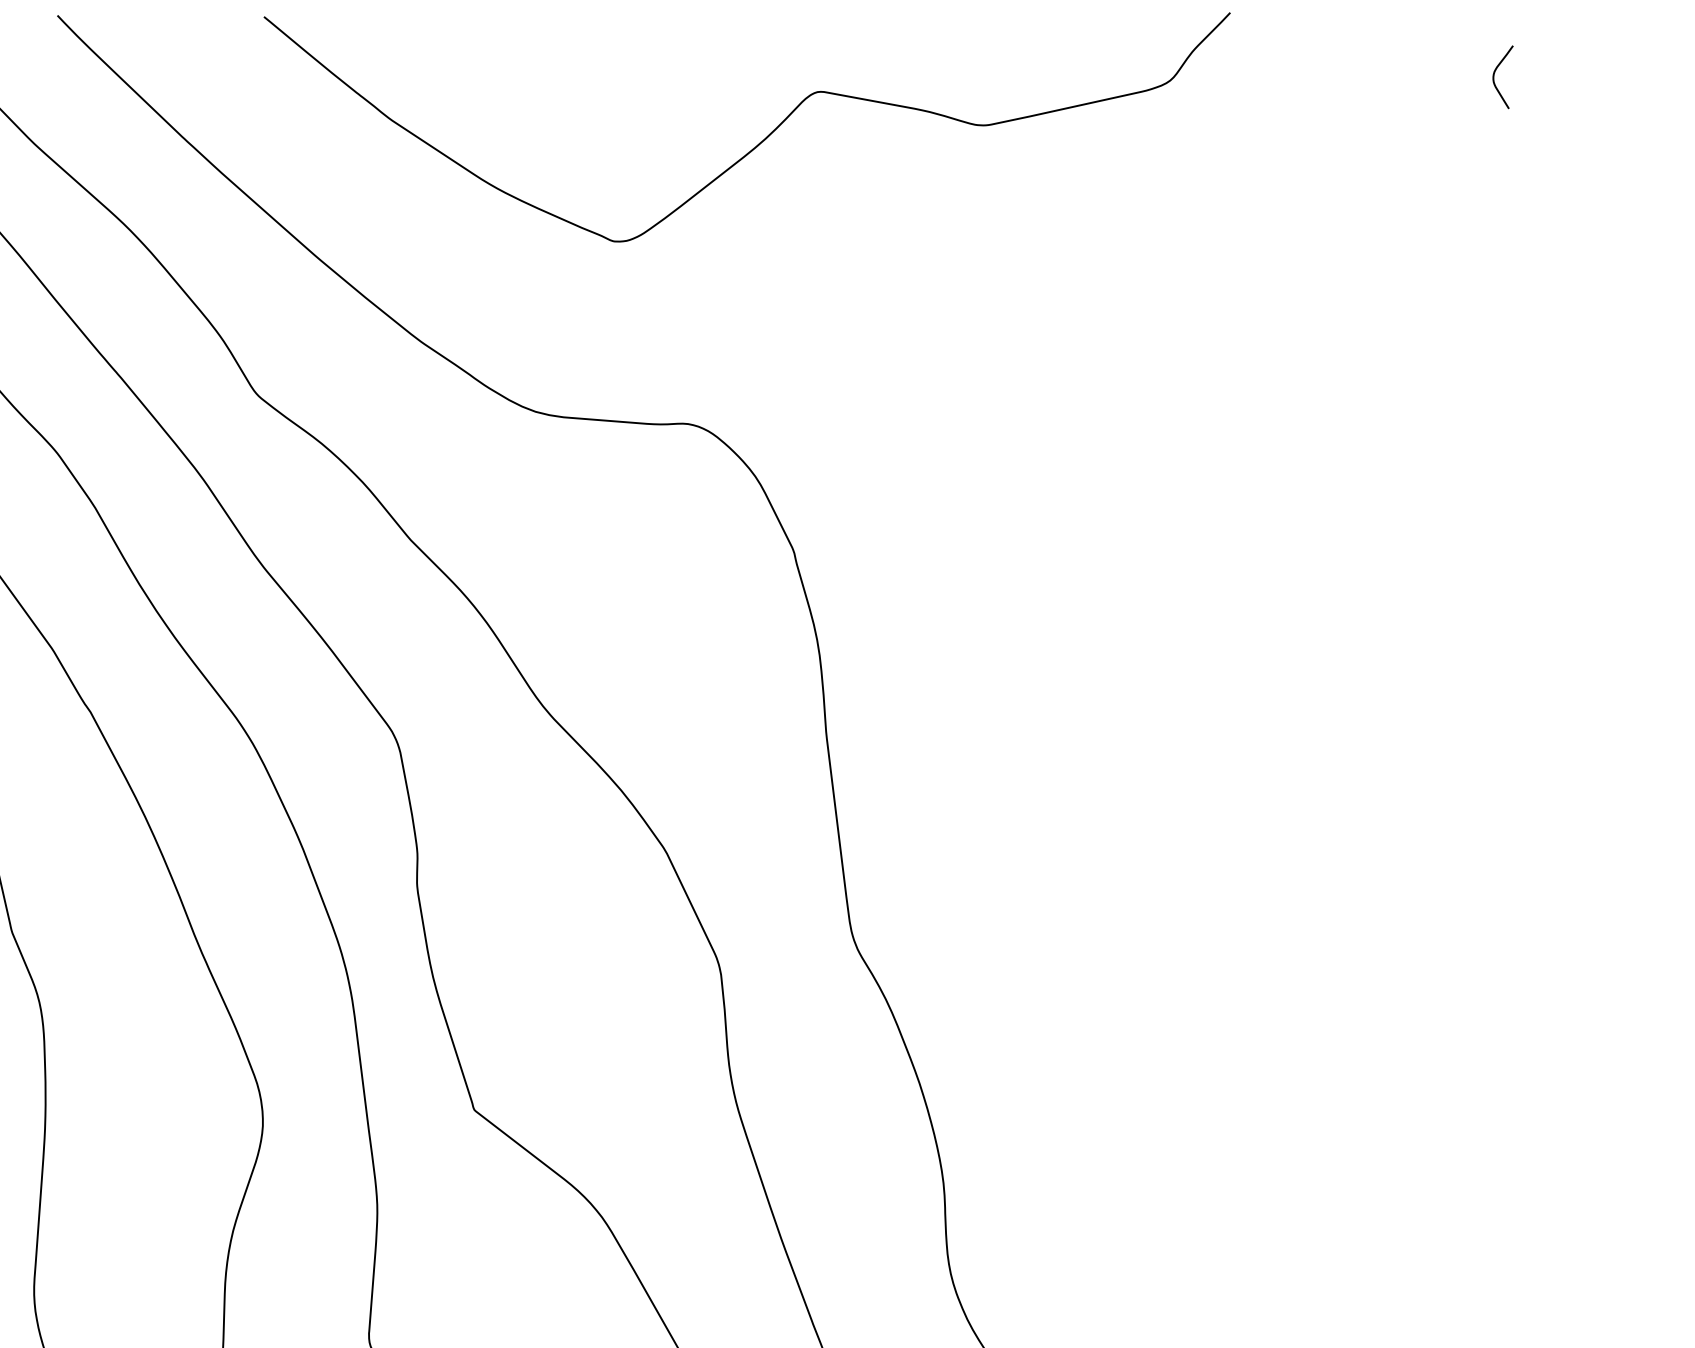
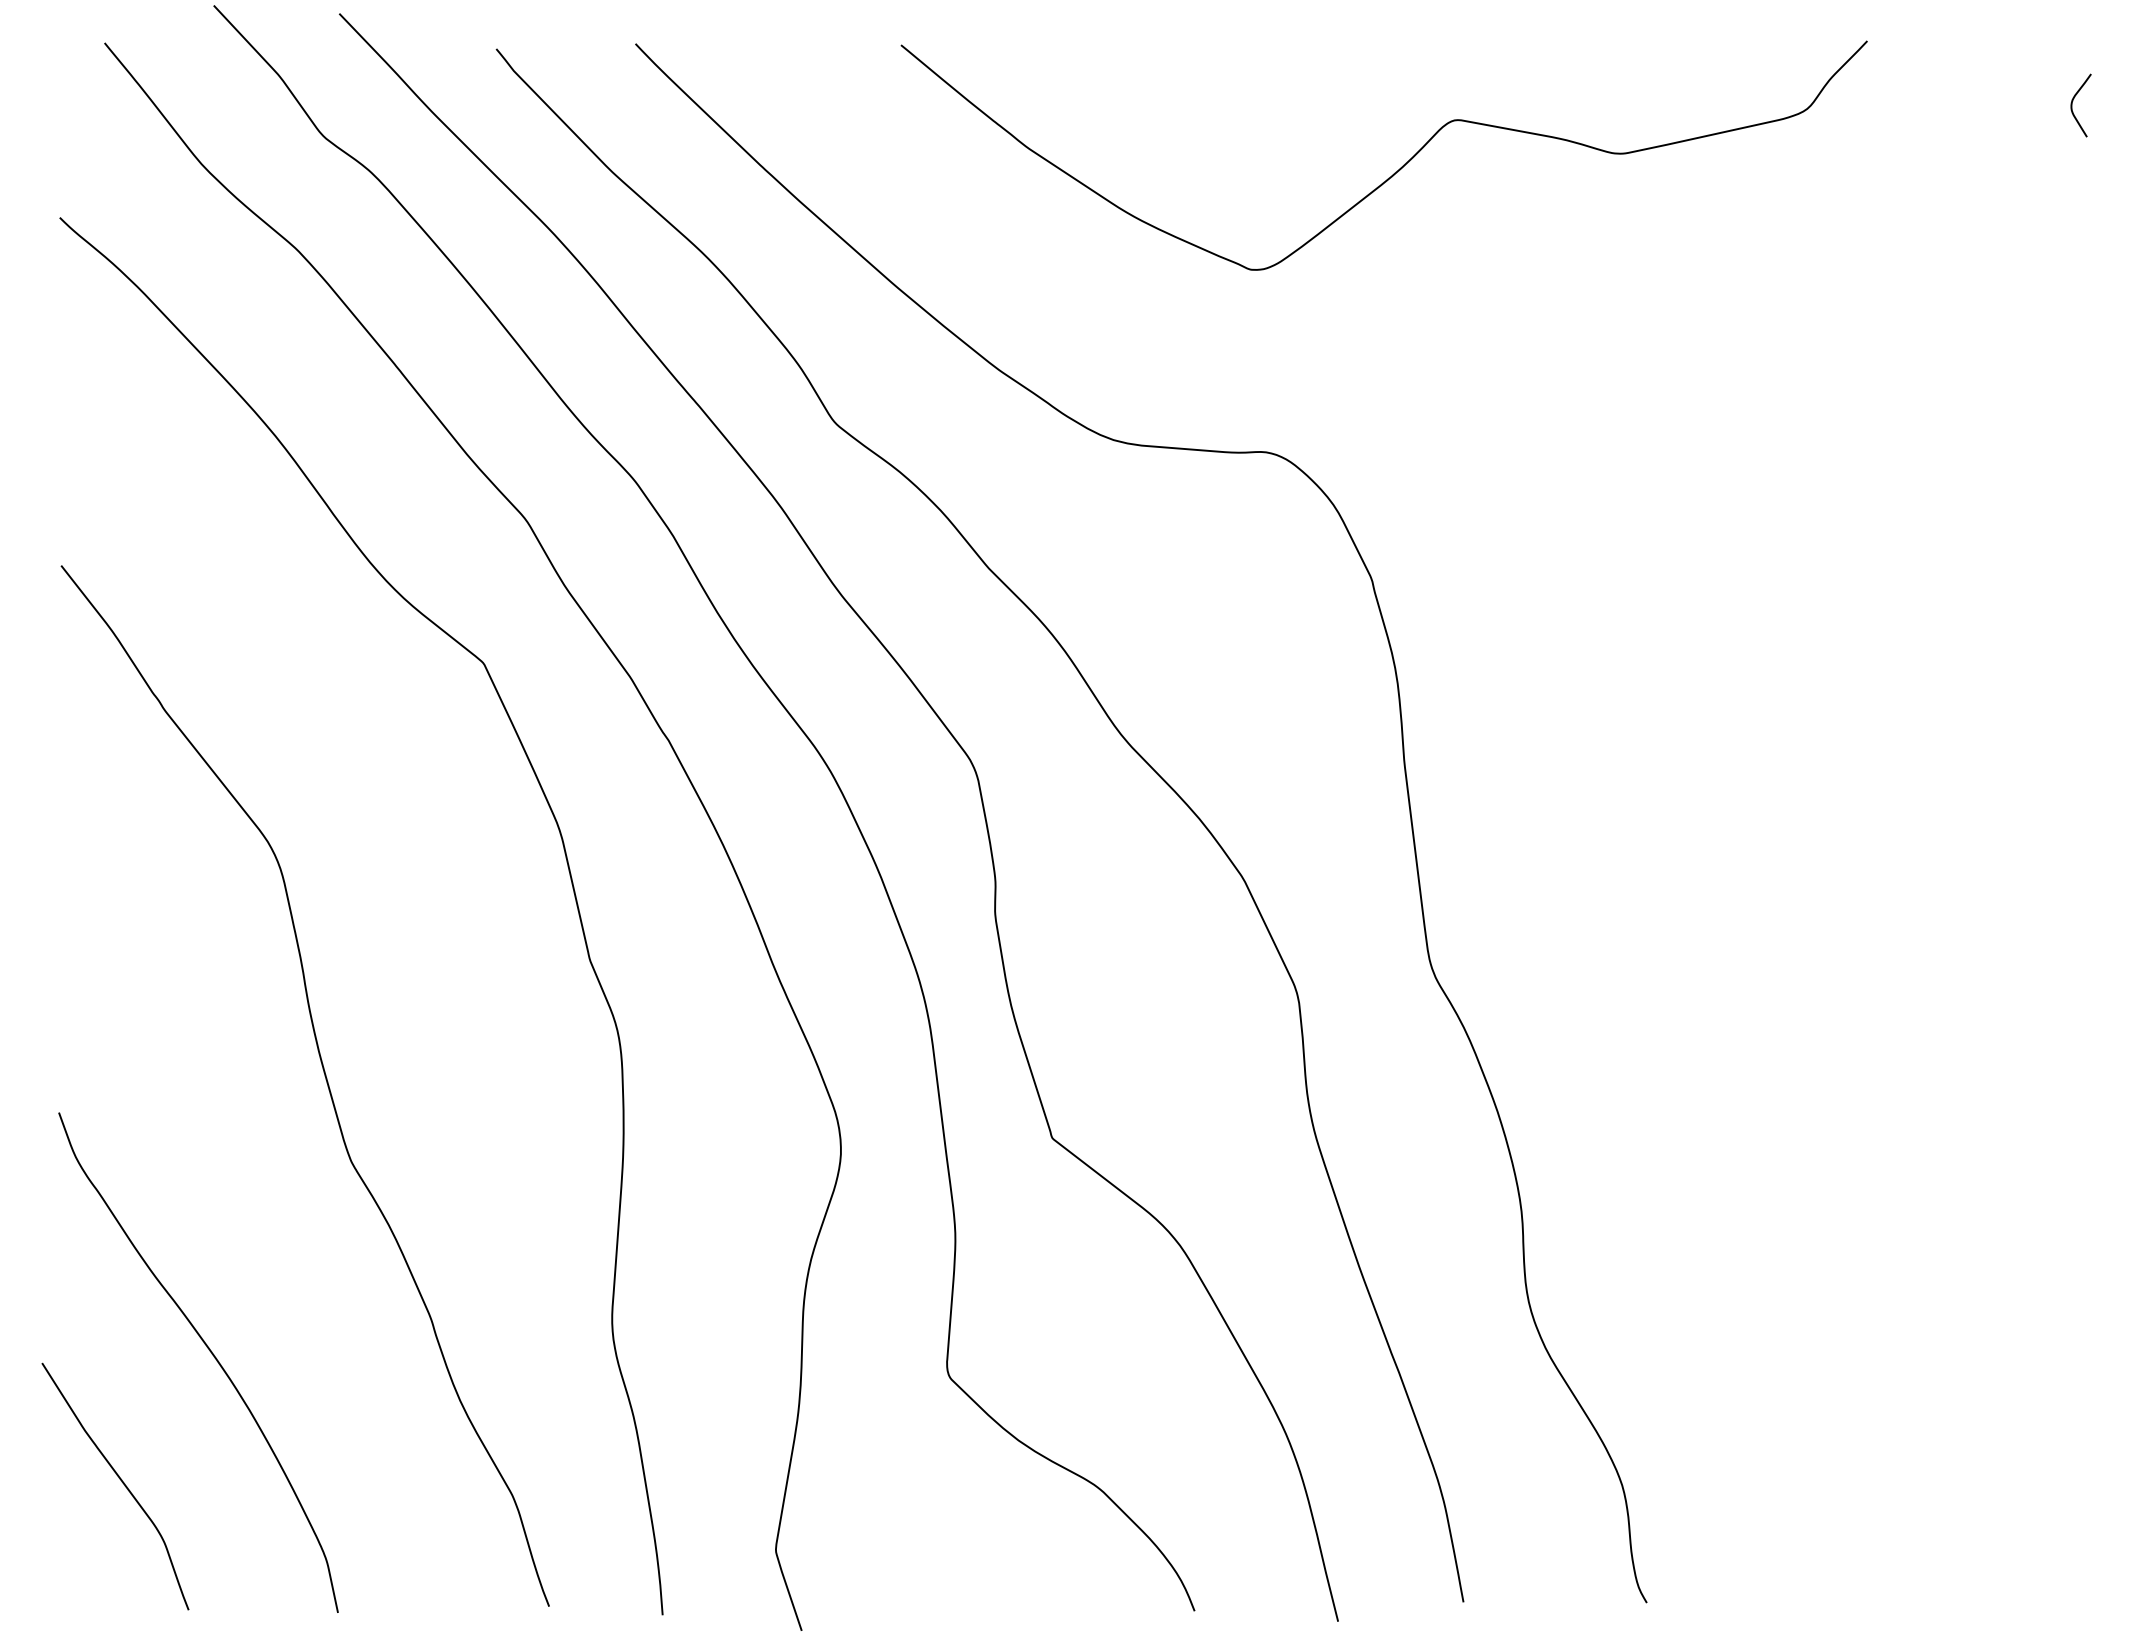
curve: (757, 144) -> (1394, 172), moved

